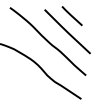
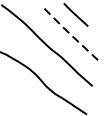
line: (67, 32) -> (70, 34), solid -> dashed

